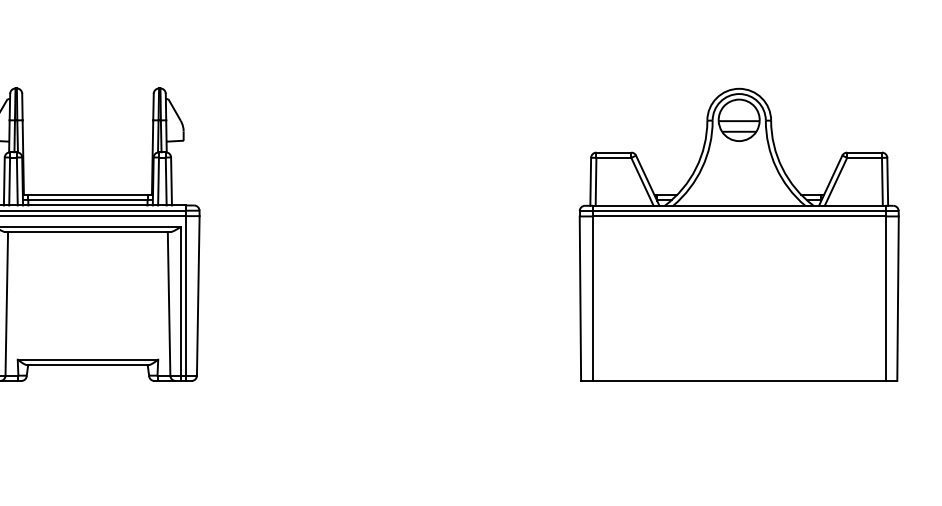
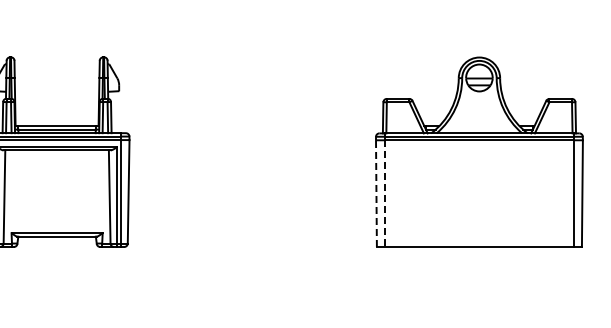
line: (580, 298) -> (376, 193), solid -> dashed
line: (592, 300) -> (384, 194), solid -> dashed

